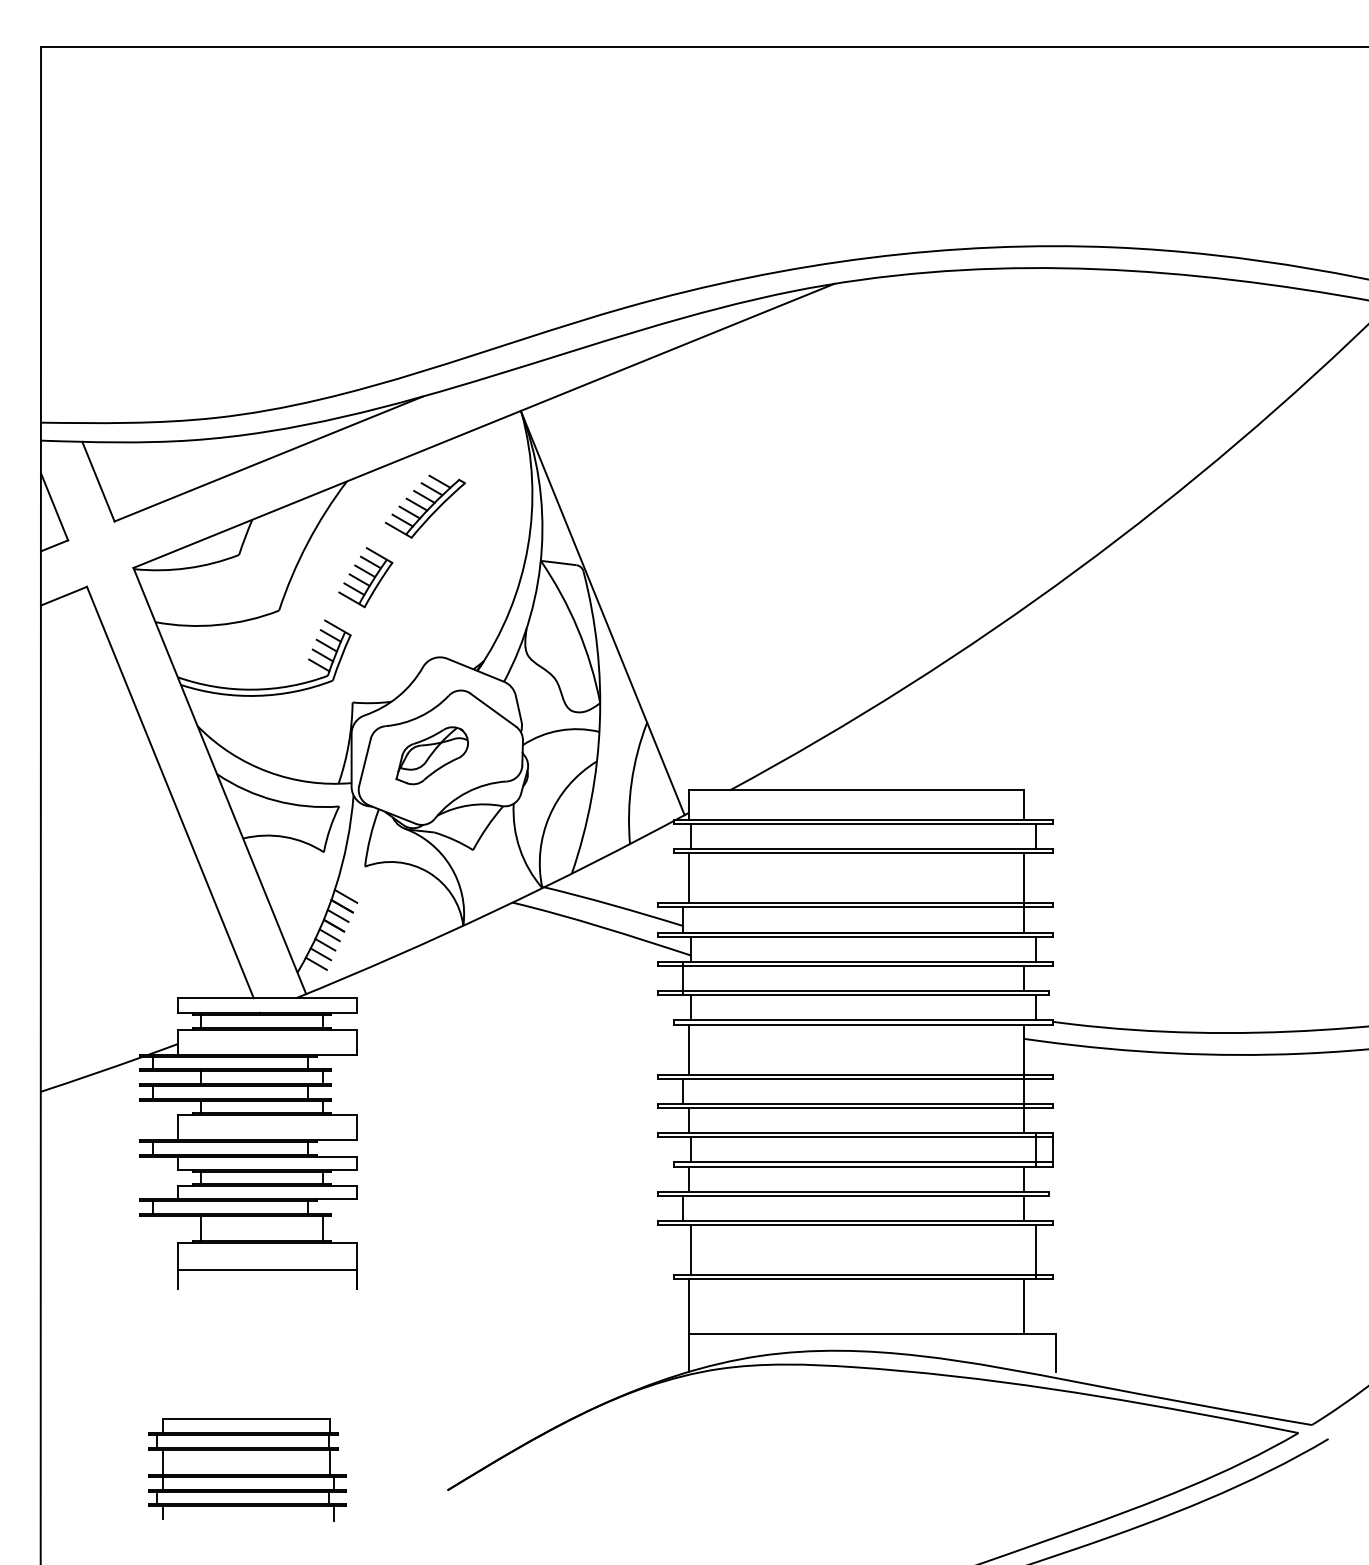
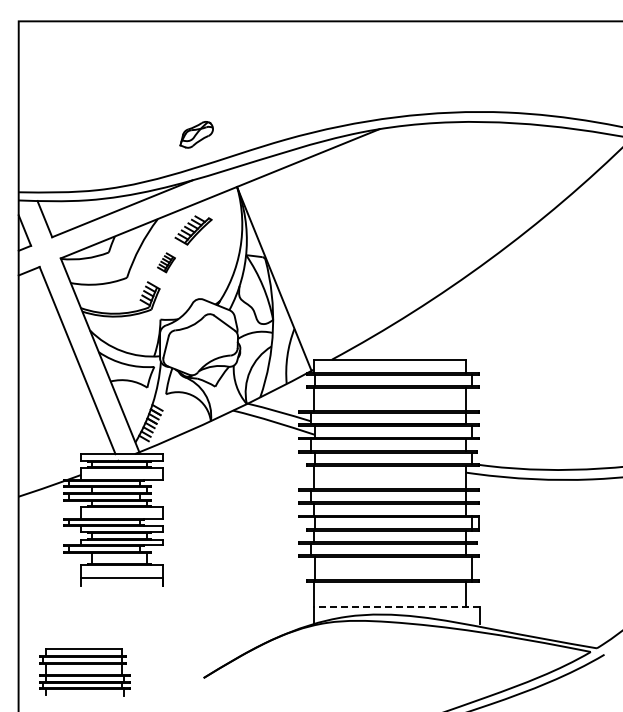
part: (365, 576) -> (166, 262), size x0.7
part: (431, 755) -> (196, 134), moved
line: (871, 1333) -> (396, 606), solid -> dashed
part: (247, 1469) -> (84, 672), moved

